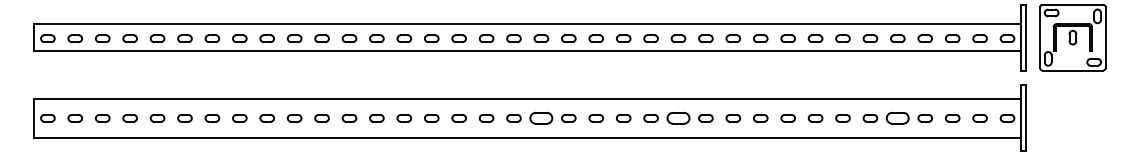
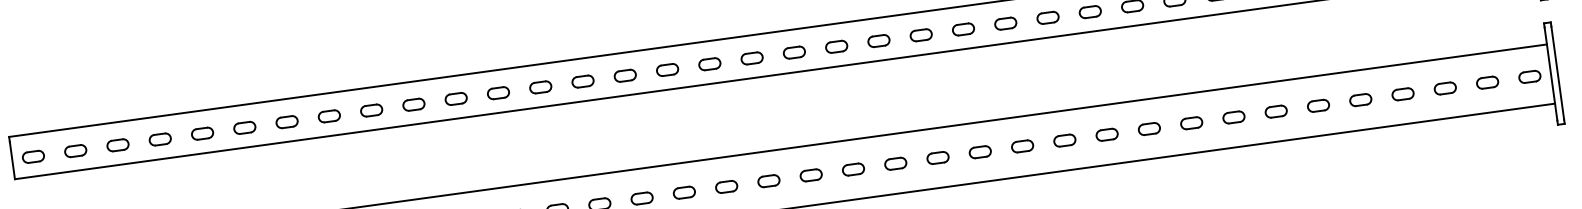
part: (541, 118) -> (811, 175), size x0.62
part: (678, 118) -> (1022, 146), size x0.62
part: (897, 118) -> (1360, 100), size x0.62

